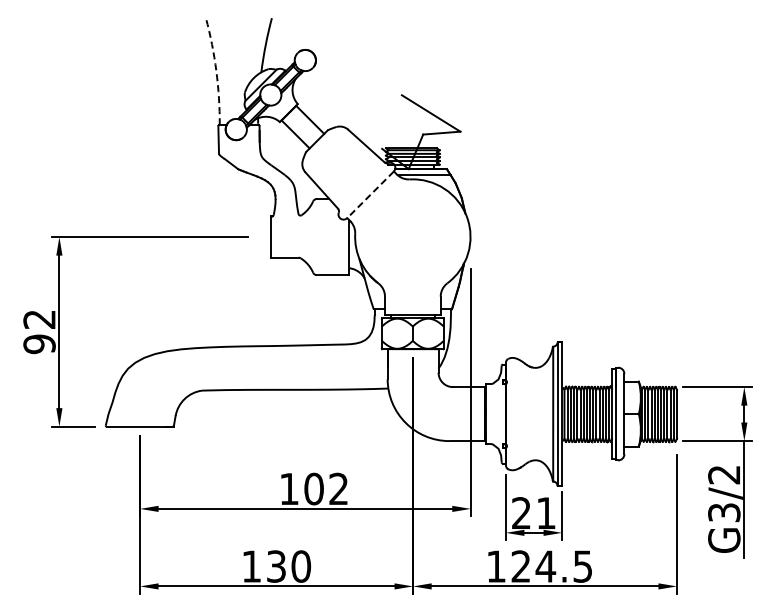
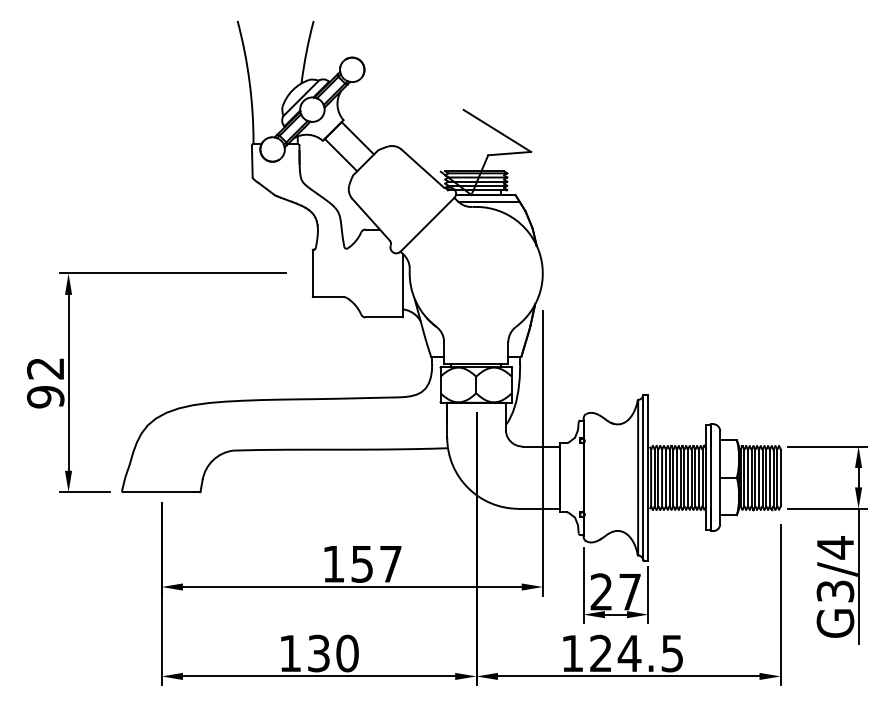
arc: (216, 71) -> (249, 82), dashed -> solid
line: (370, 194) -> (427, 224), dashed -> solid
text: (723, 474) -> (834, 547), G3/2 -> G3/4
text: (325, 488) -> (375, 563), 102 -> 157
text: (546, 512) -> (630, 591), 21 -> 27

